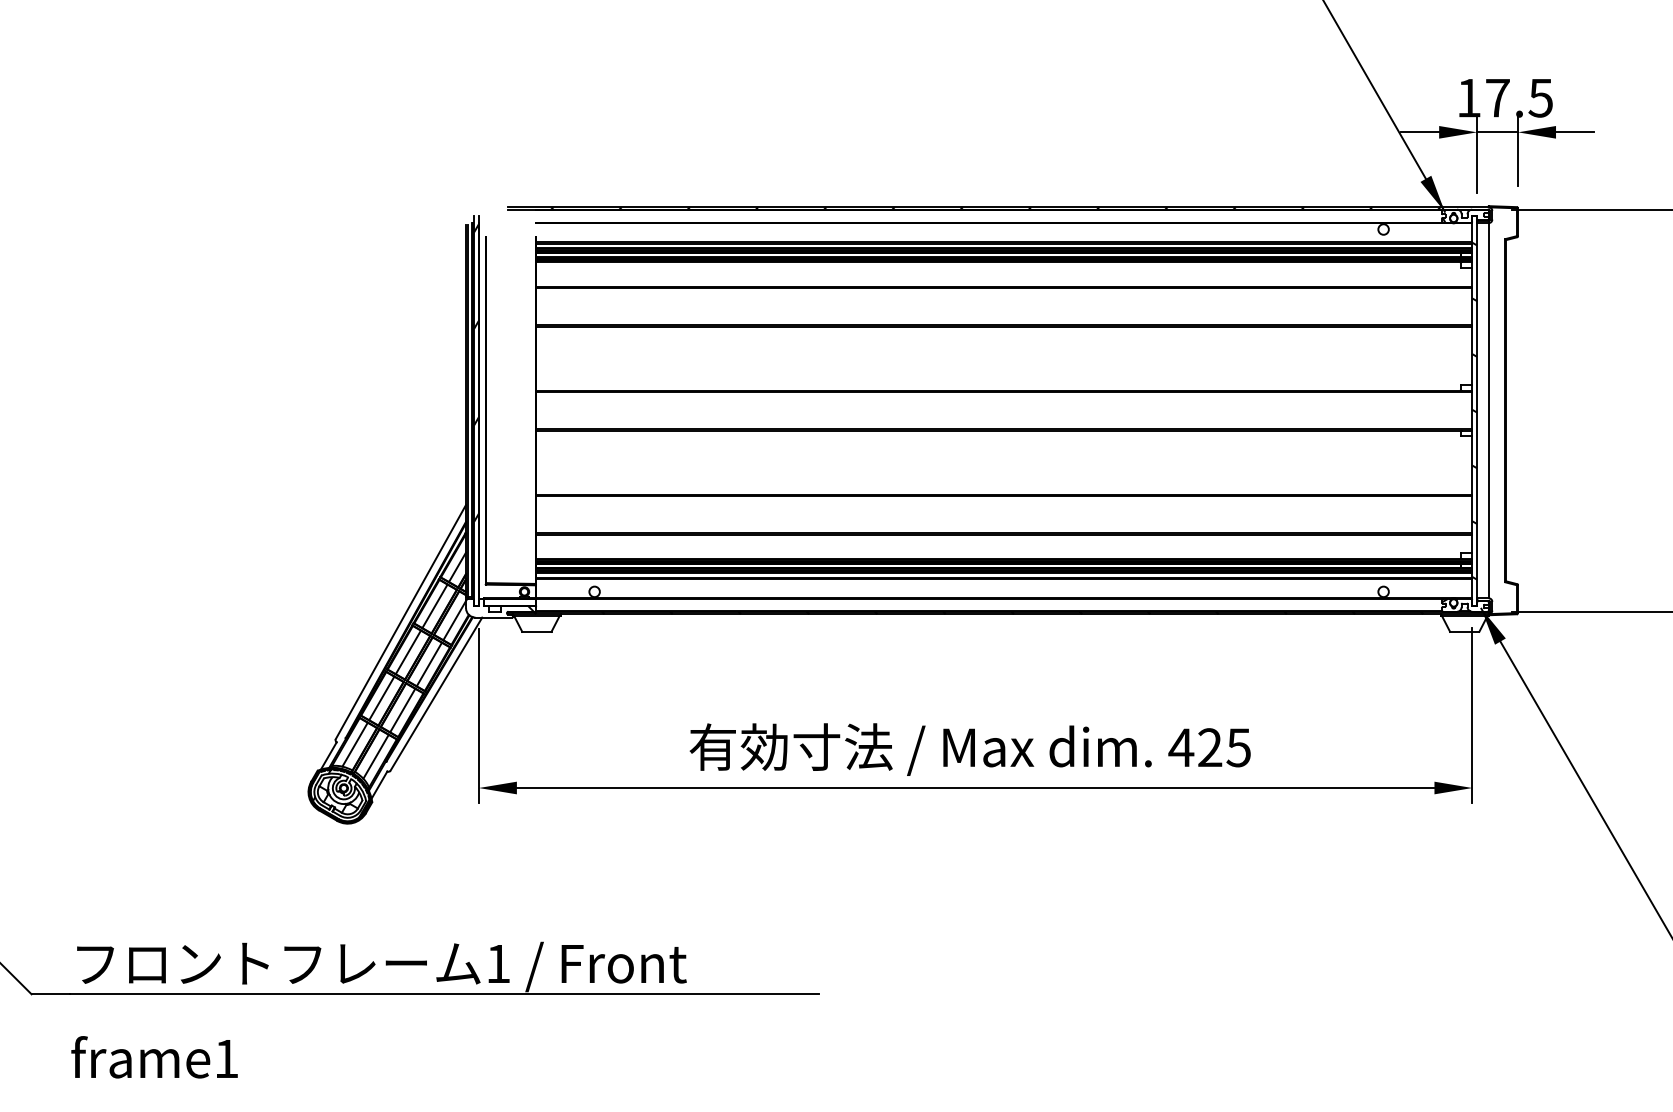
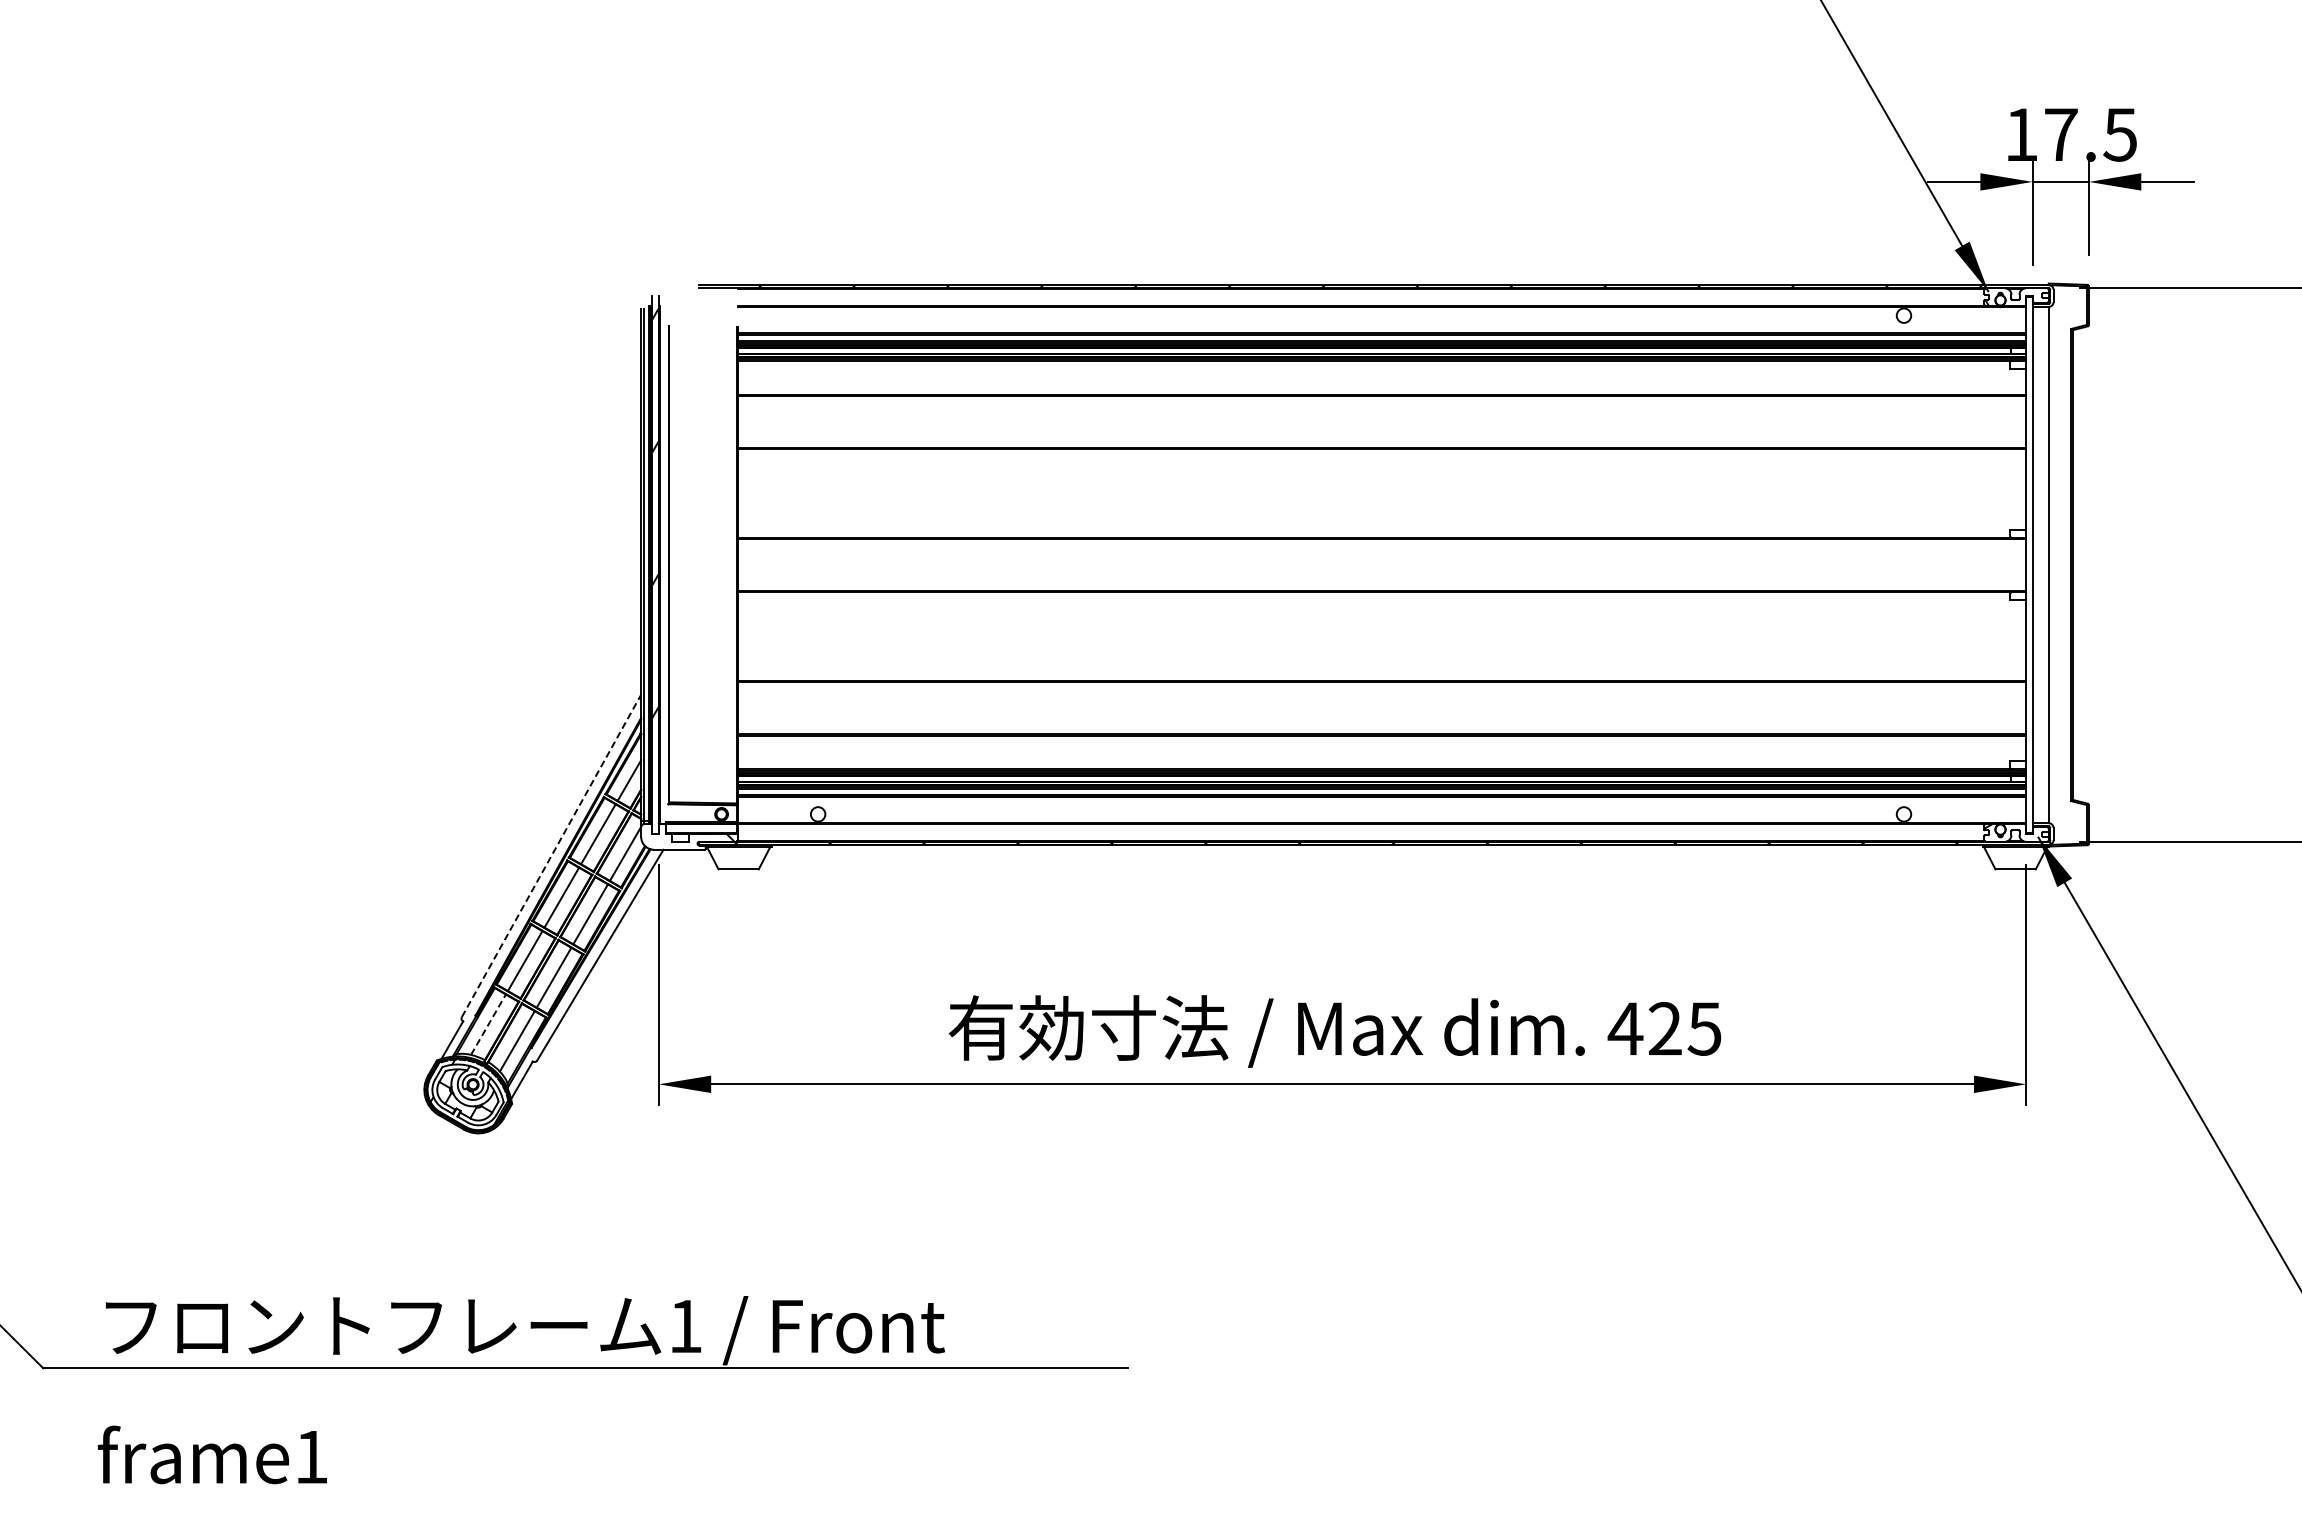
hatch: (1474, 411) -> (2029, 565), removed
line: (400, 621) -> (551, 855), solid -> dashed
line: (355, 744) -> (488, 1024), solid -> dashed

